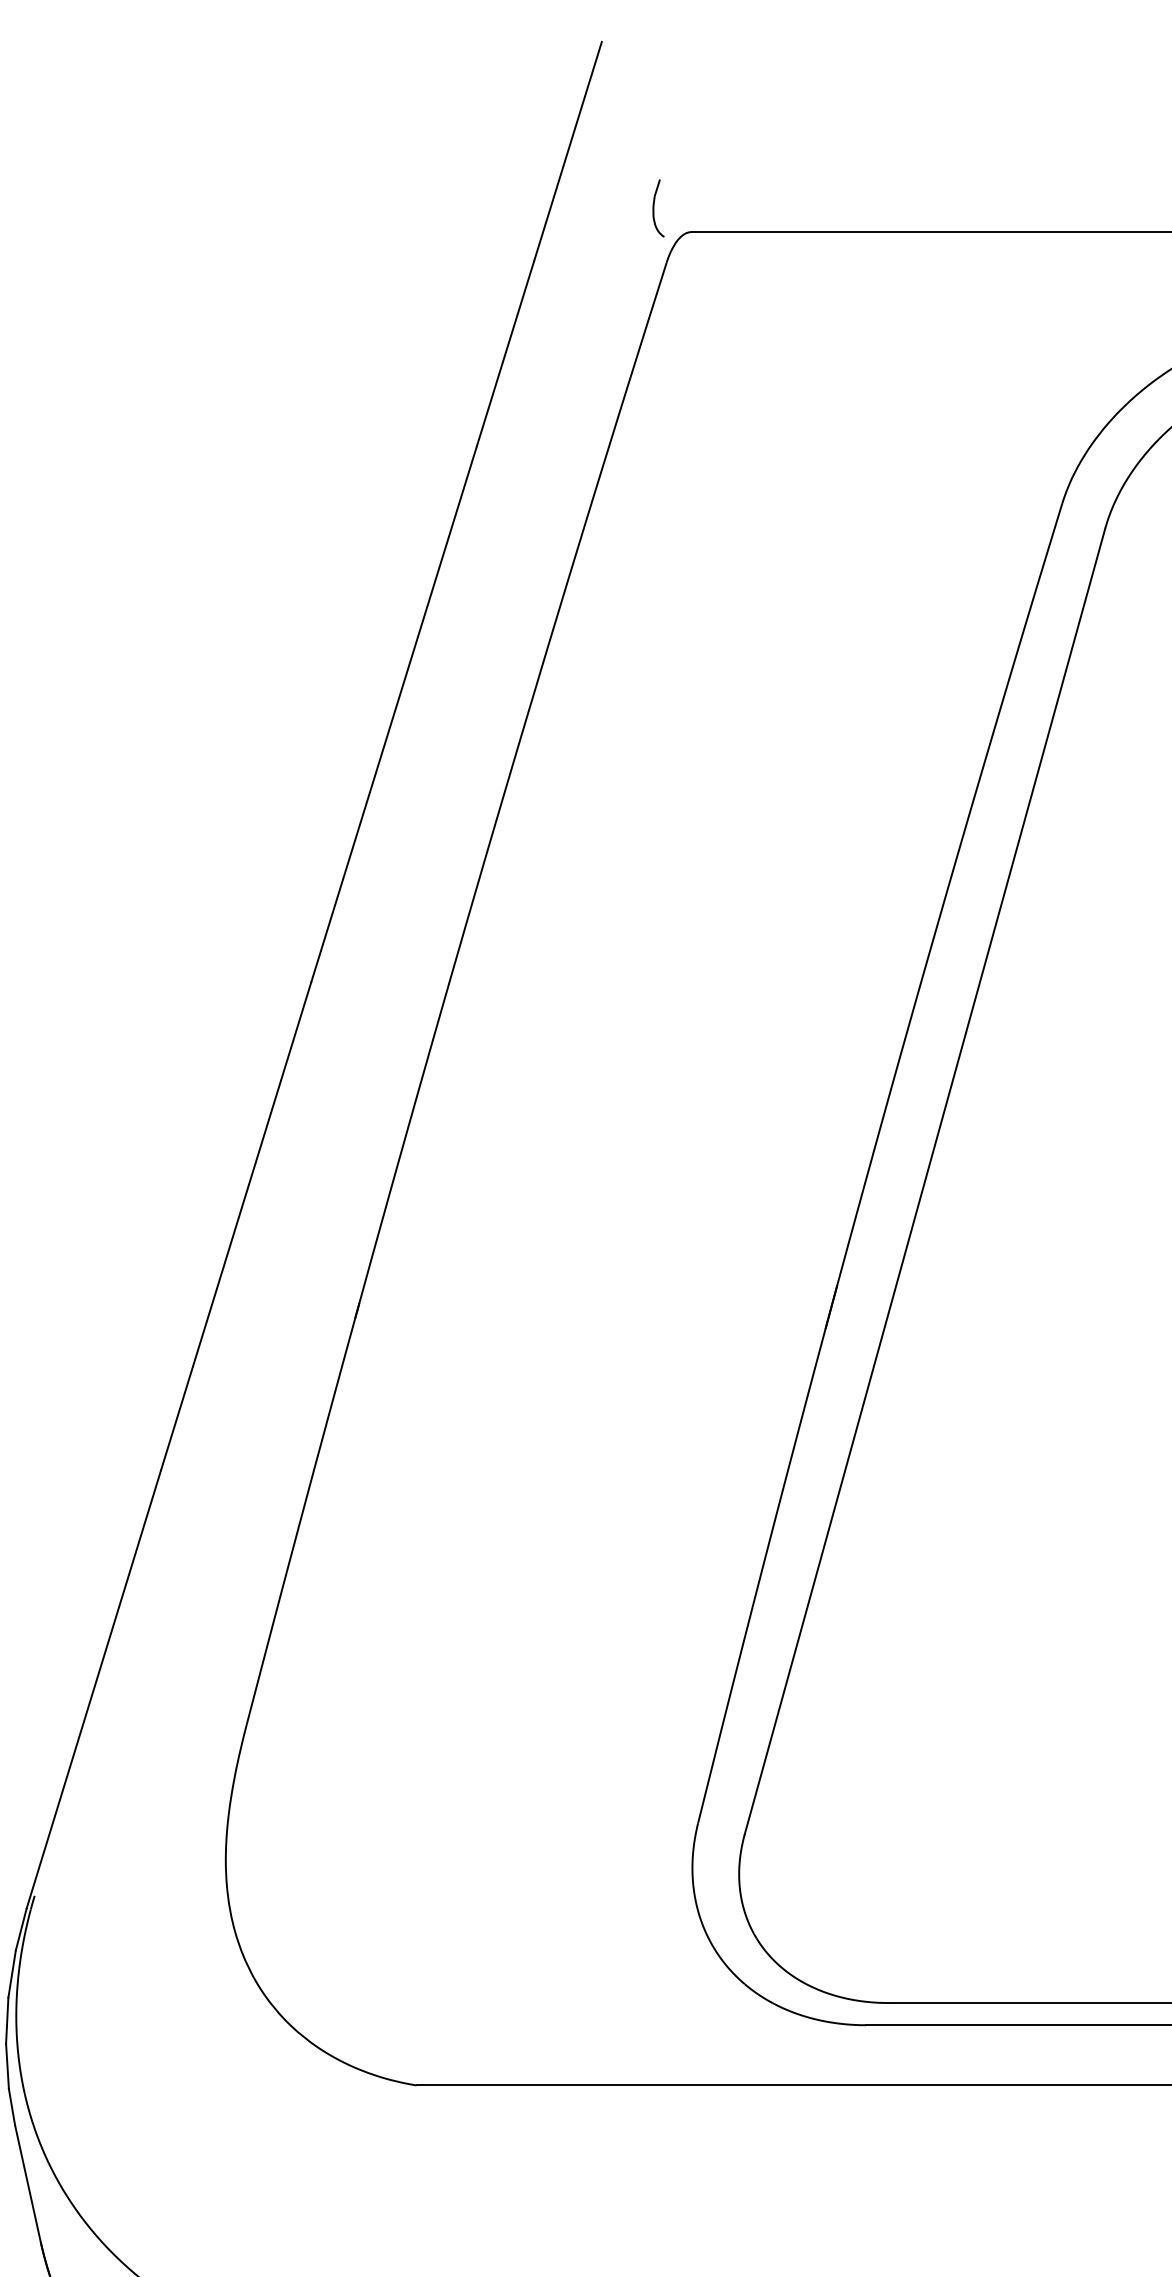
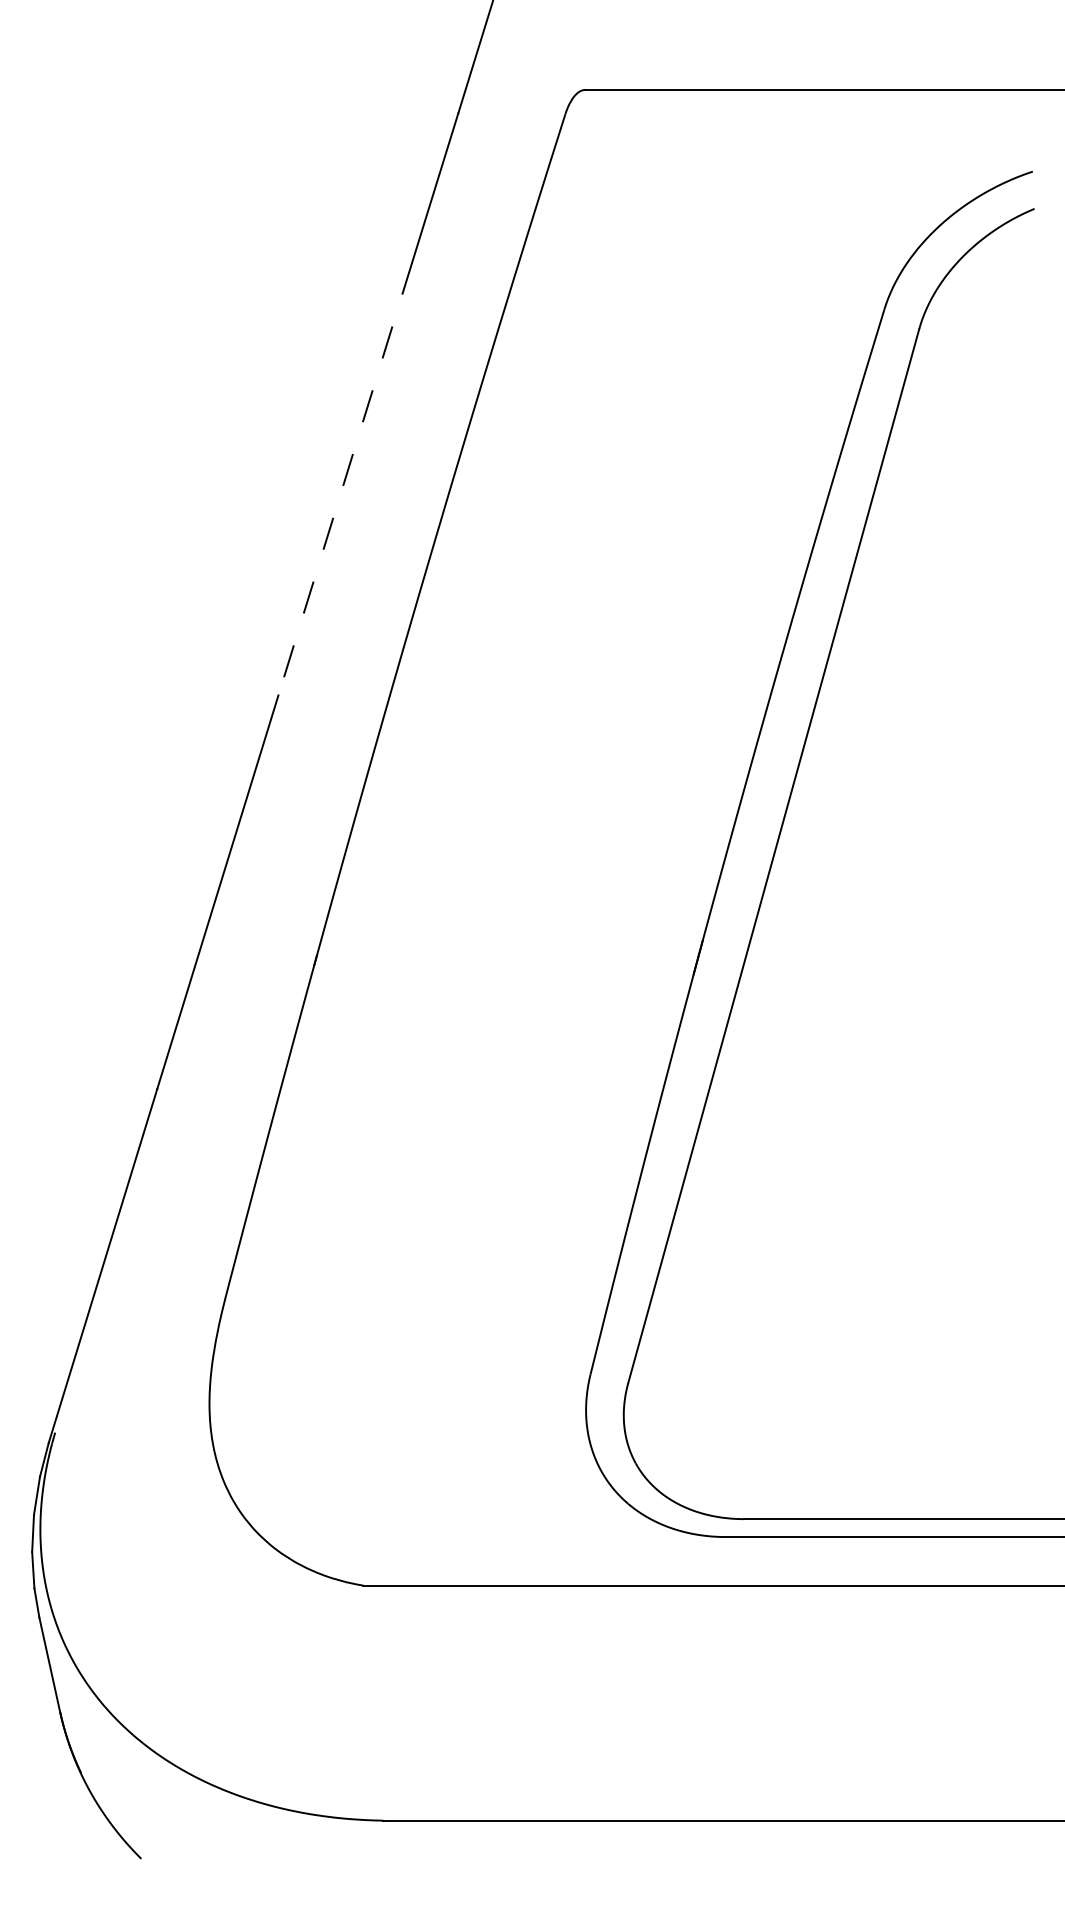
part: (658, 208) -> (558, 70), removed
line: (394, 714) -> (345, 479), solid -> dashed

